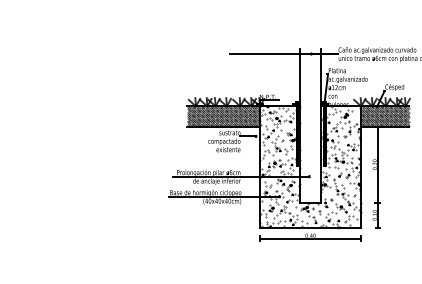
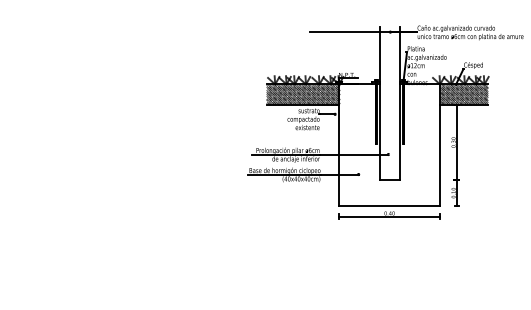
hatch: (310, 166) -> (389, 144), removed

